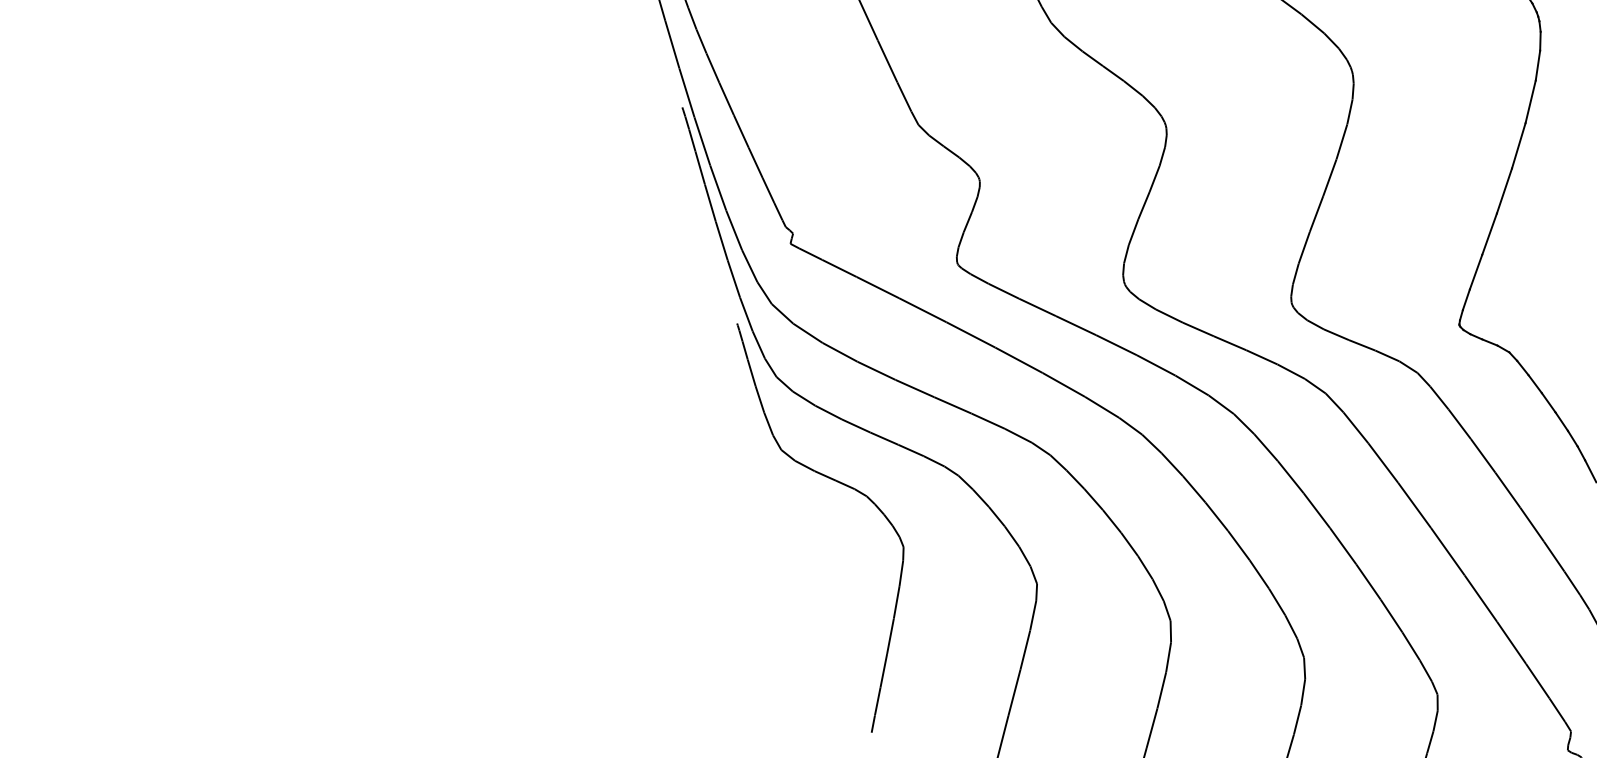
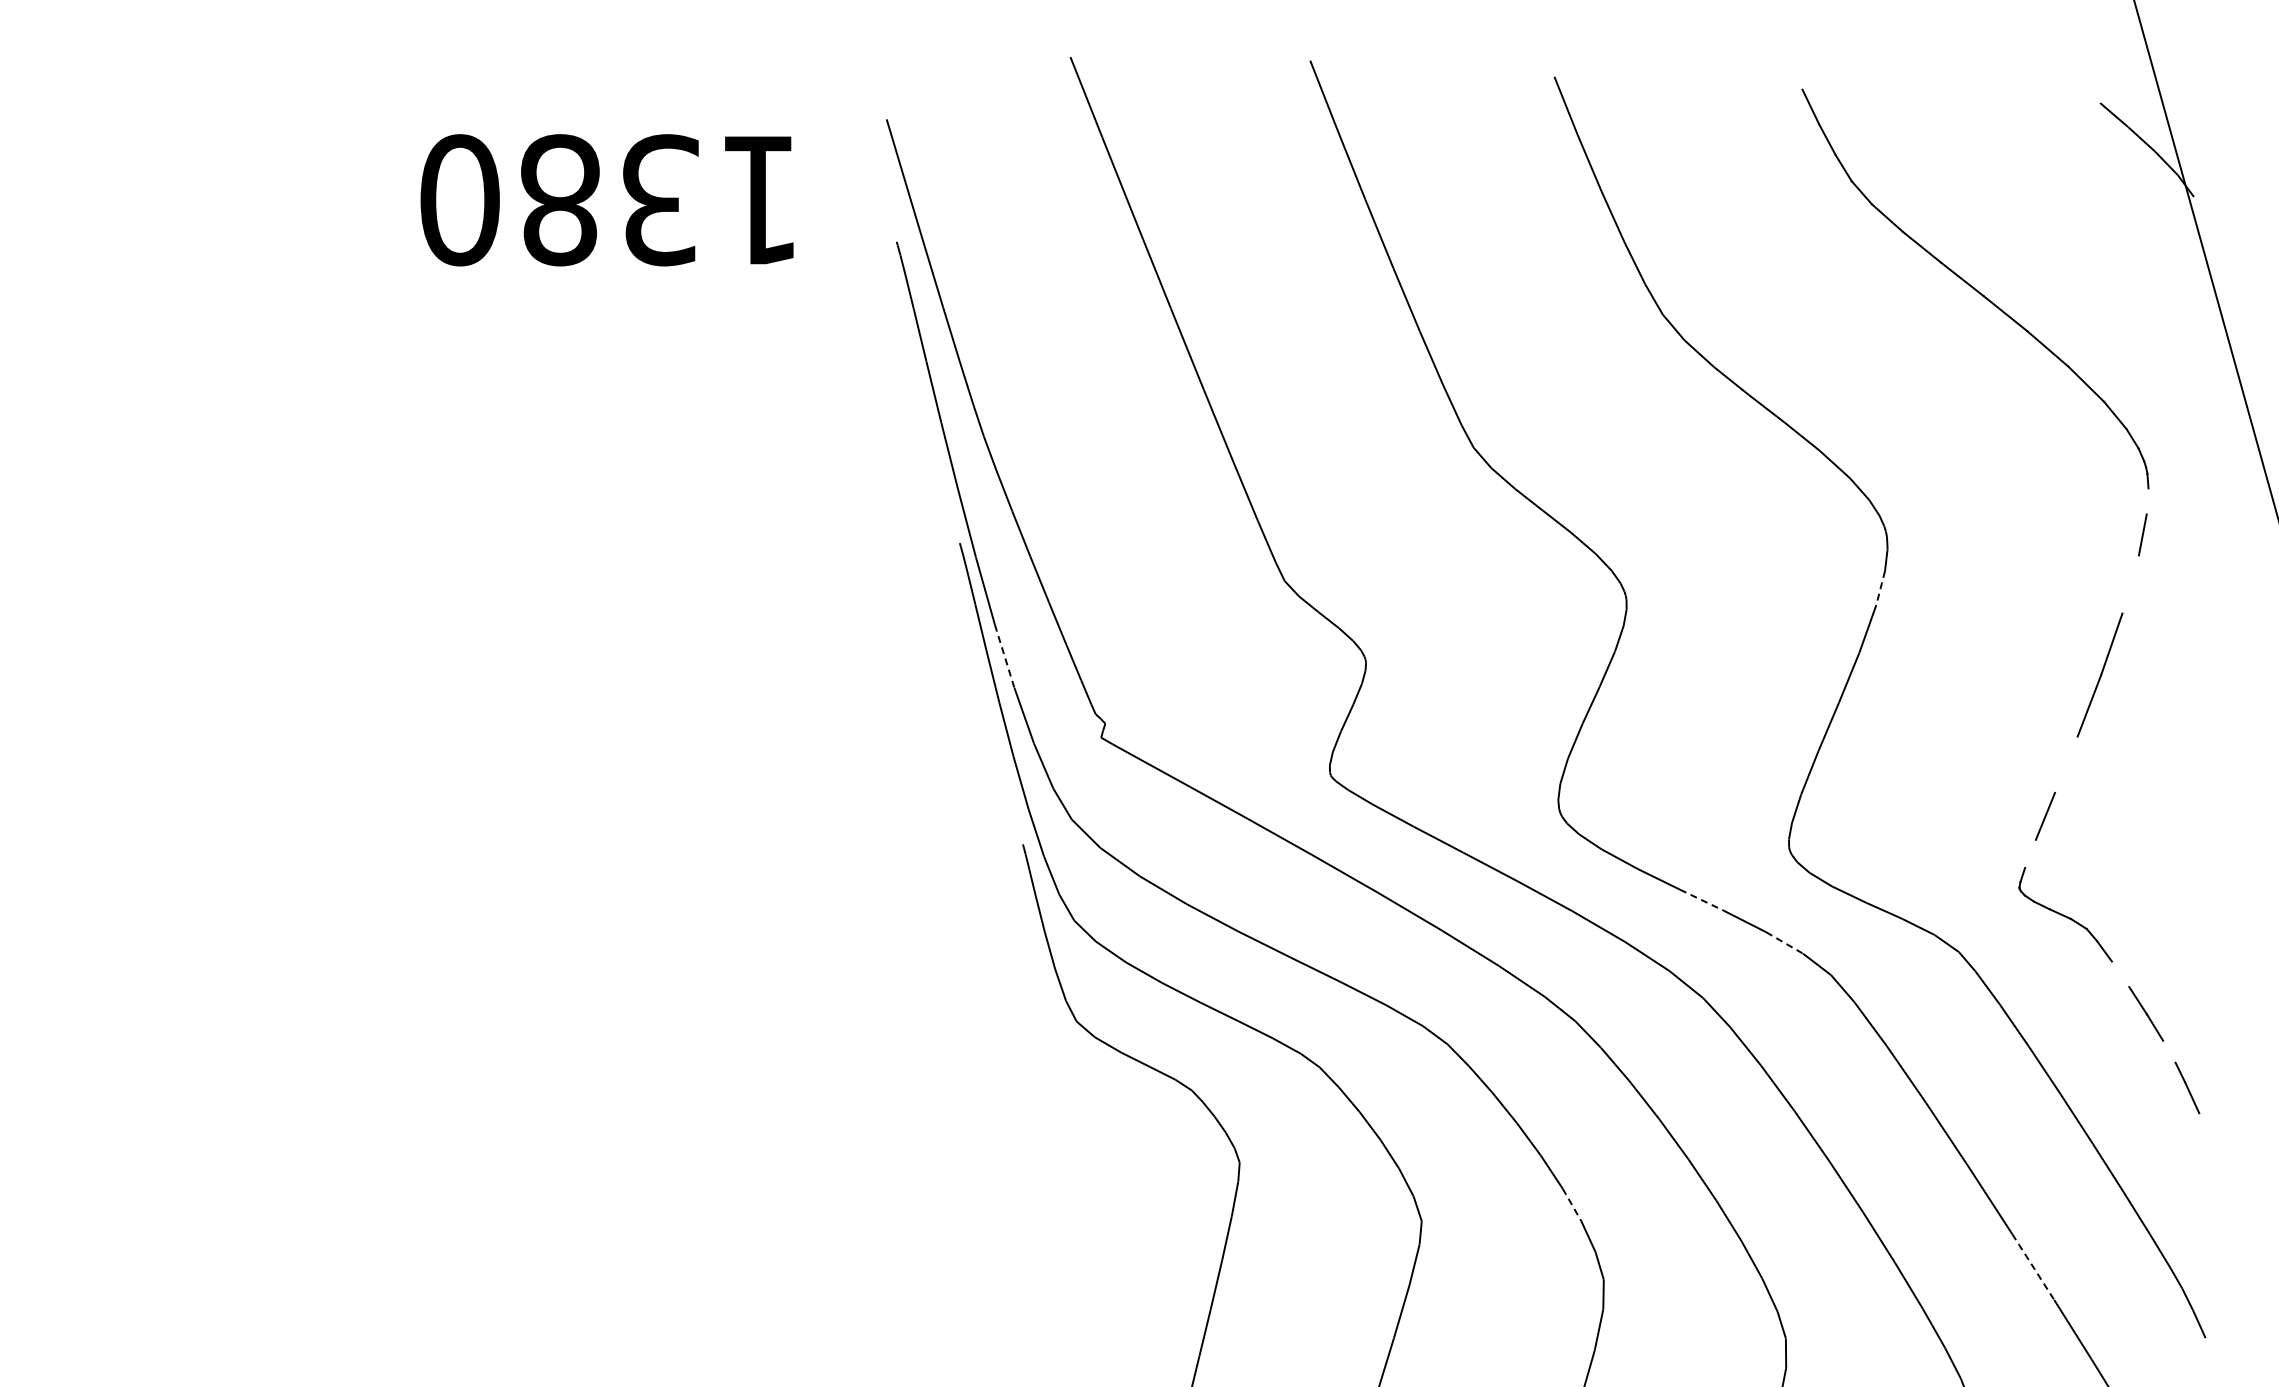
line: (1540, 41) -> (2147, 501), removed
line: (1530, 101) -> (2130, 584), removed
line: (1349, 112) -> (1880, 588), solid -> dashed
line: (718, 188) -> (1004, 656), solid -> dashed
line: (1489, 234) -> (2066, 764), removed
line: (1466, 299) -> (2030, 853), removed
line: (1230, 343) -> (1702, 900), solid -> dashed
line: (1291, 372) -> (1785, 943), solid -> dashed
line: (1535, 384) -> (2120, 974), removed
line: (1572, 438) -> (2169, 1051), removed
line: (1145, 568) -> (1572, 1205), solid -> dashed
line: (1481, 598) -> (2033, 1267), solid -> dashed

